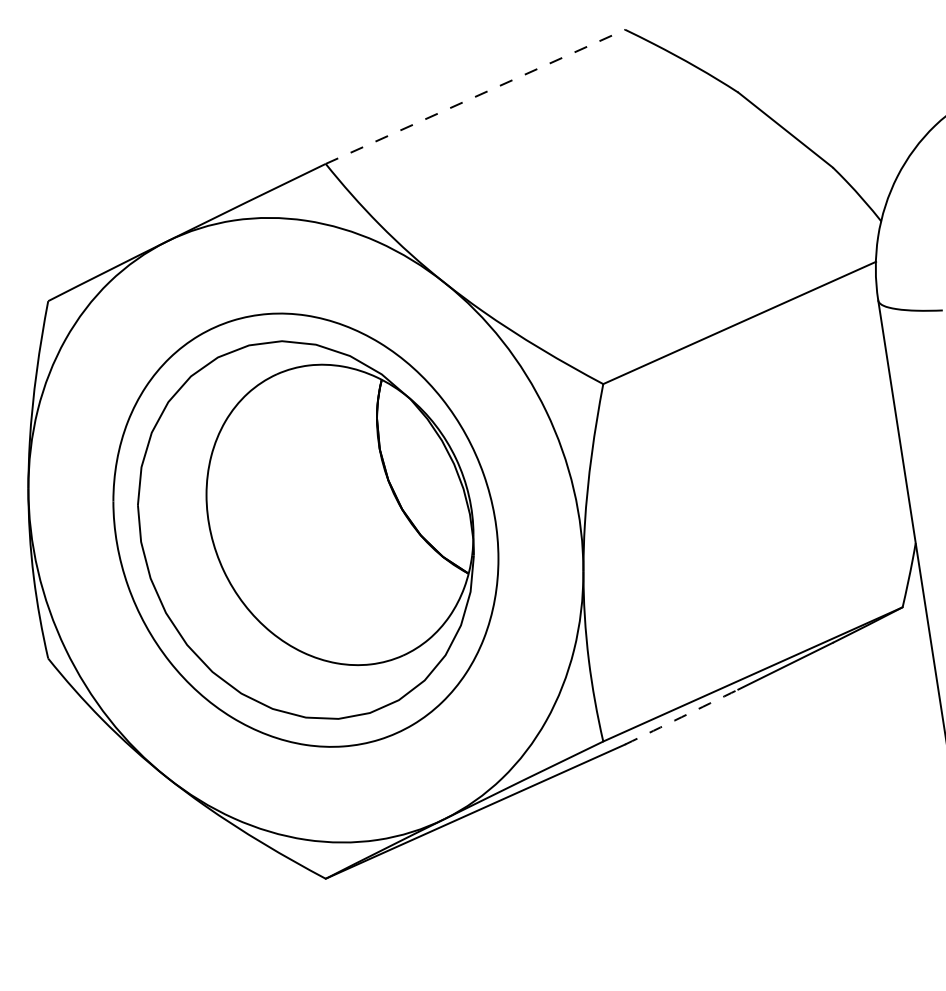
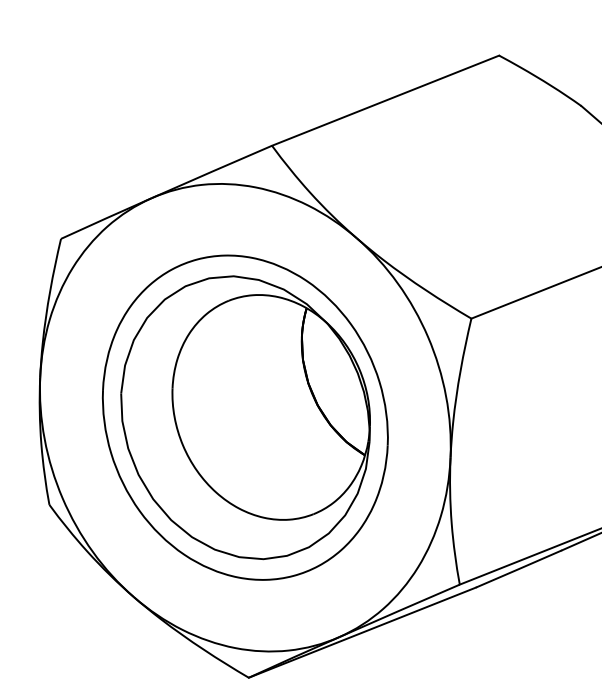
line: (475, 96) -> (385, 100), dashed -> solid
arc: (681, 717) -> (518, 569), dashed -> solid

